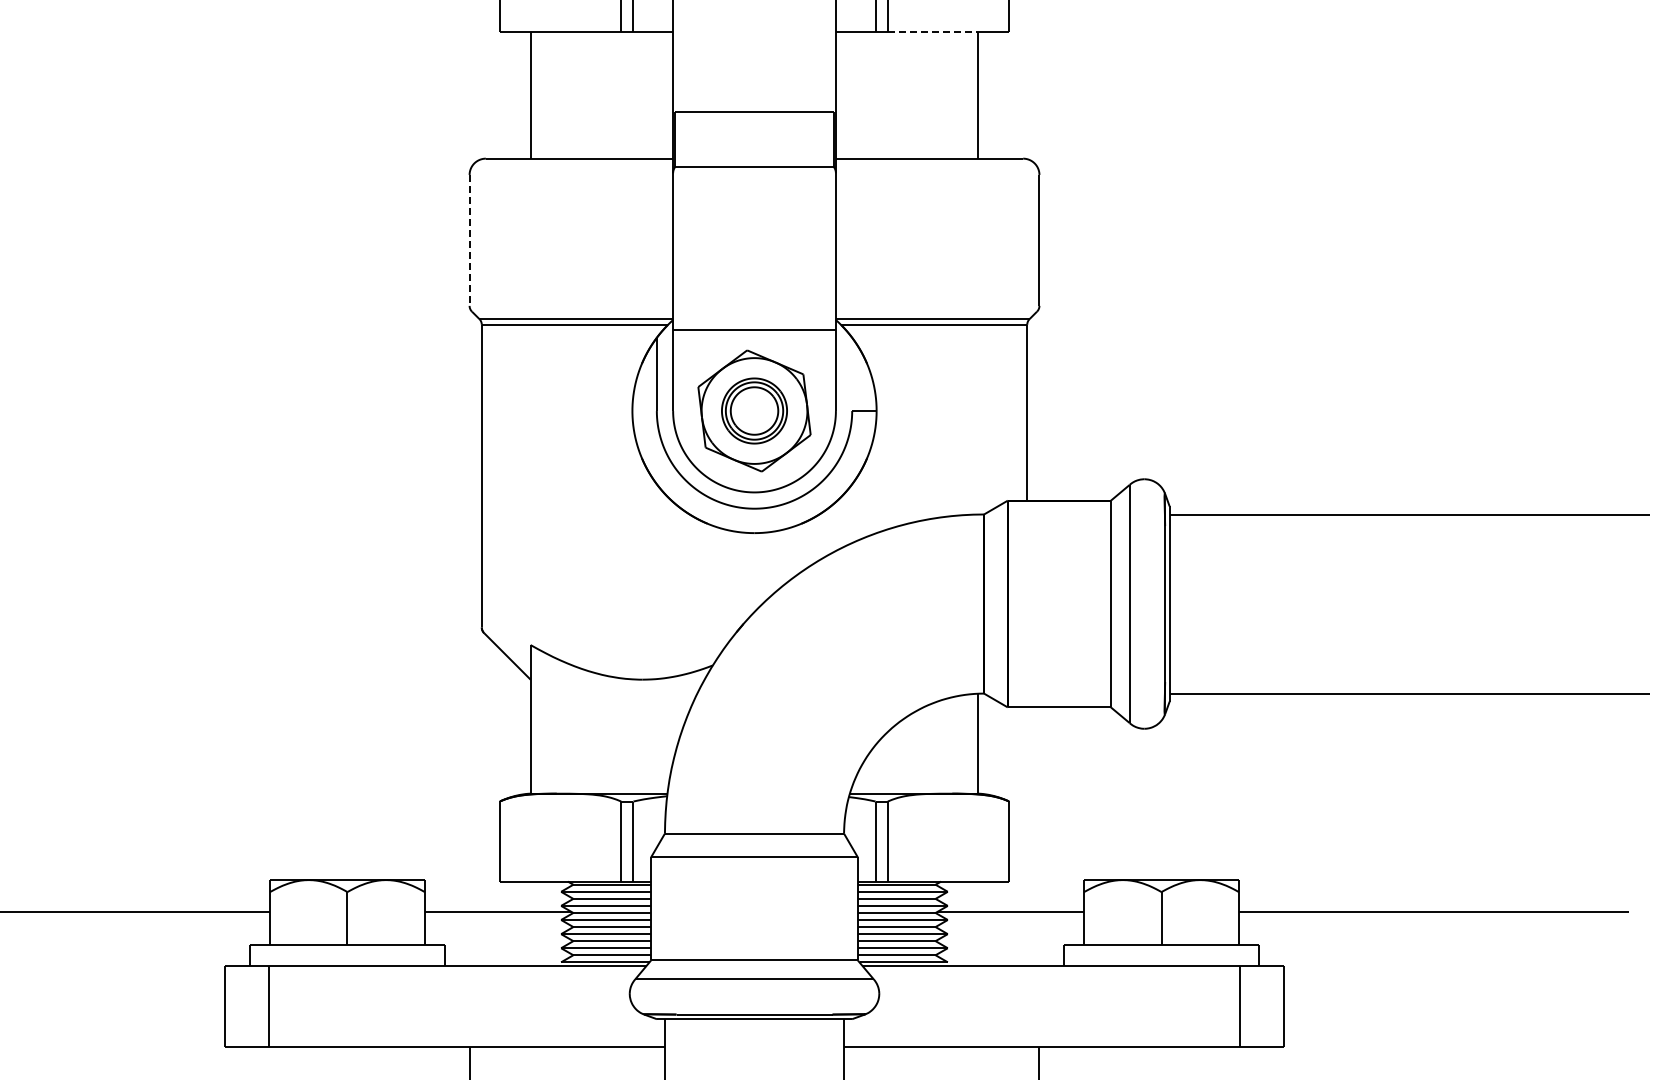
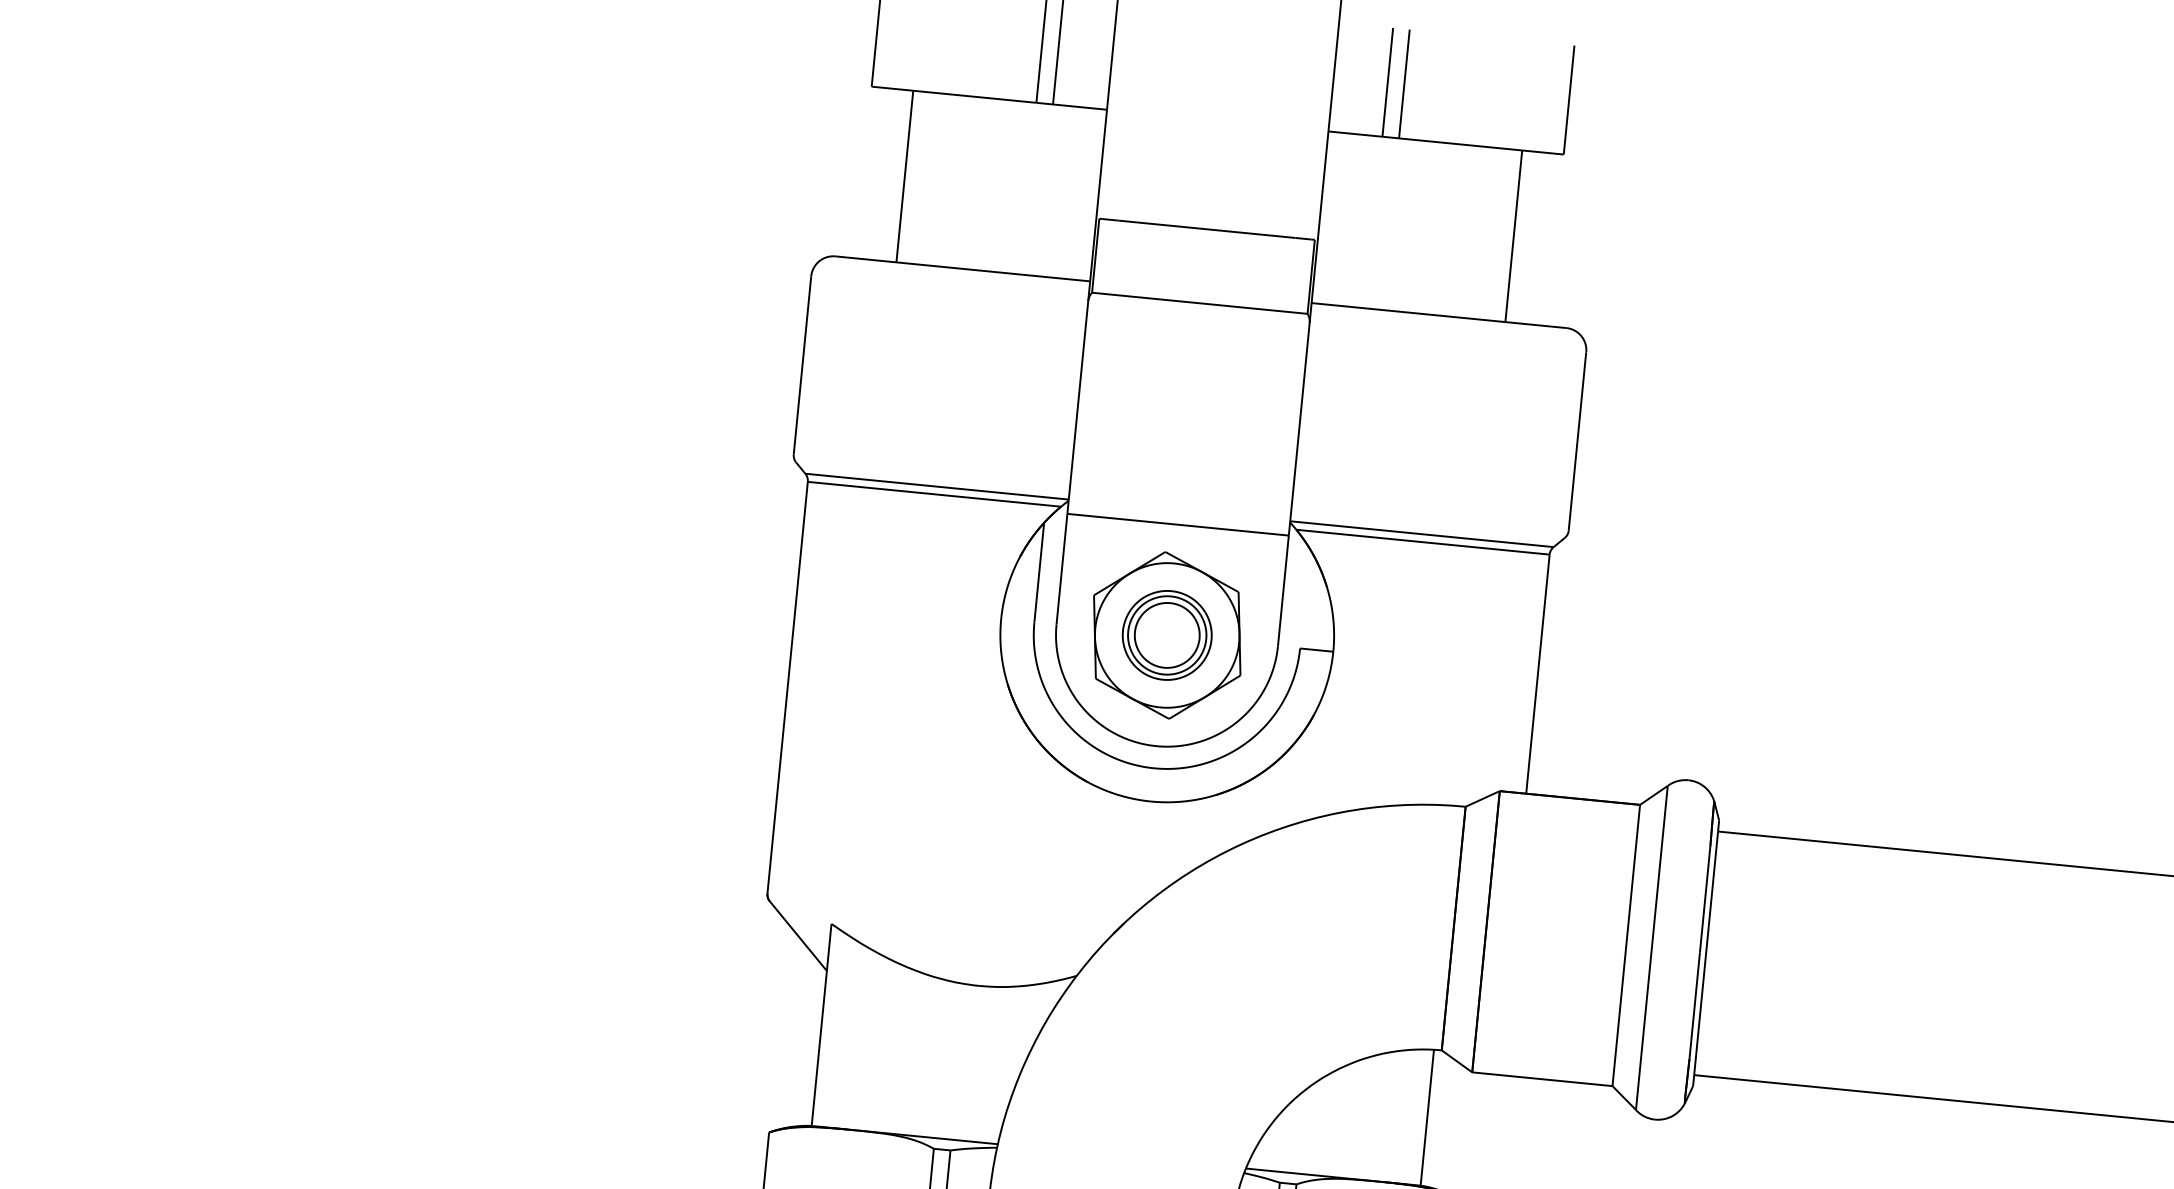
line: (933, 32) -> (1461, 144), dashed -> solid
line: (469, 240) -> (802, 365), dashed -> solid

